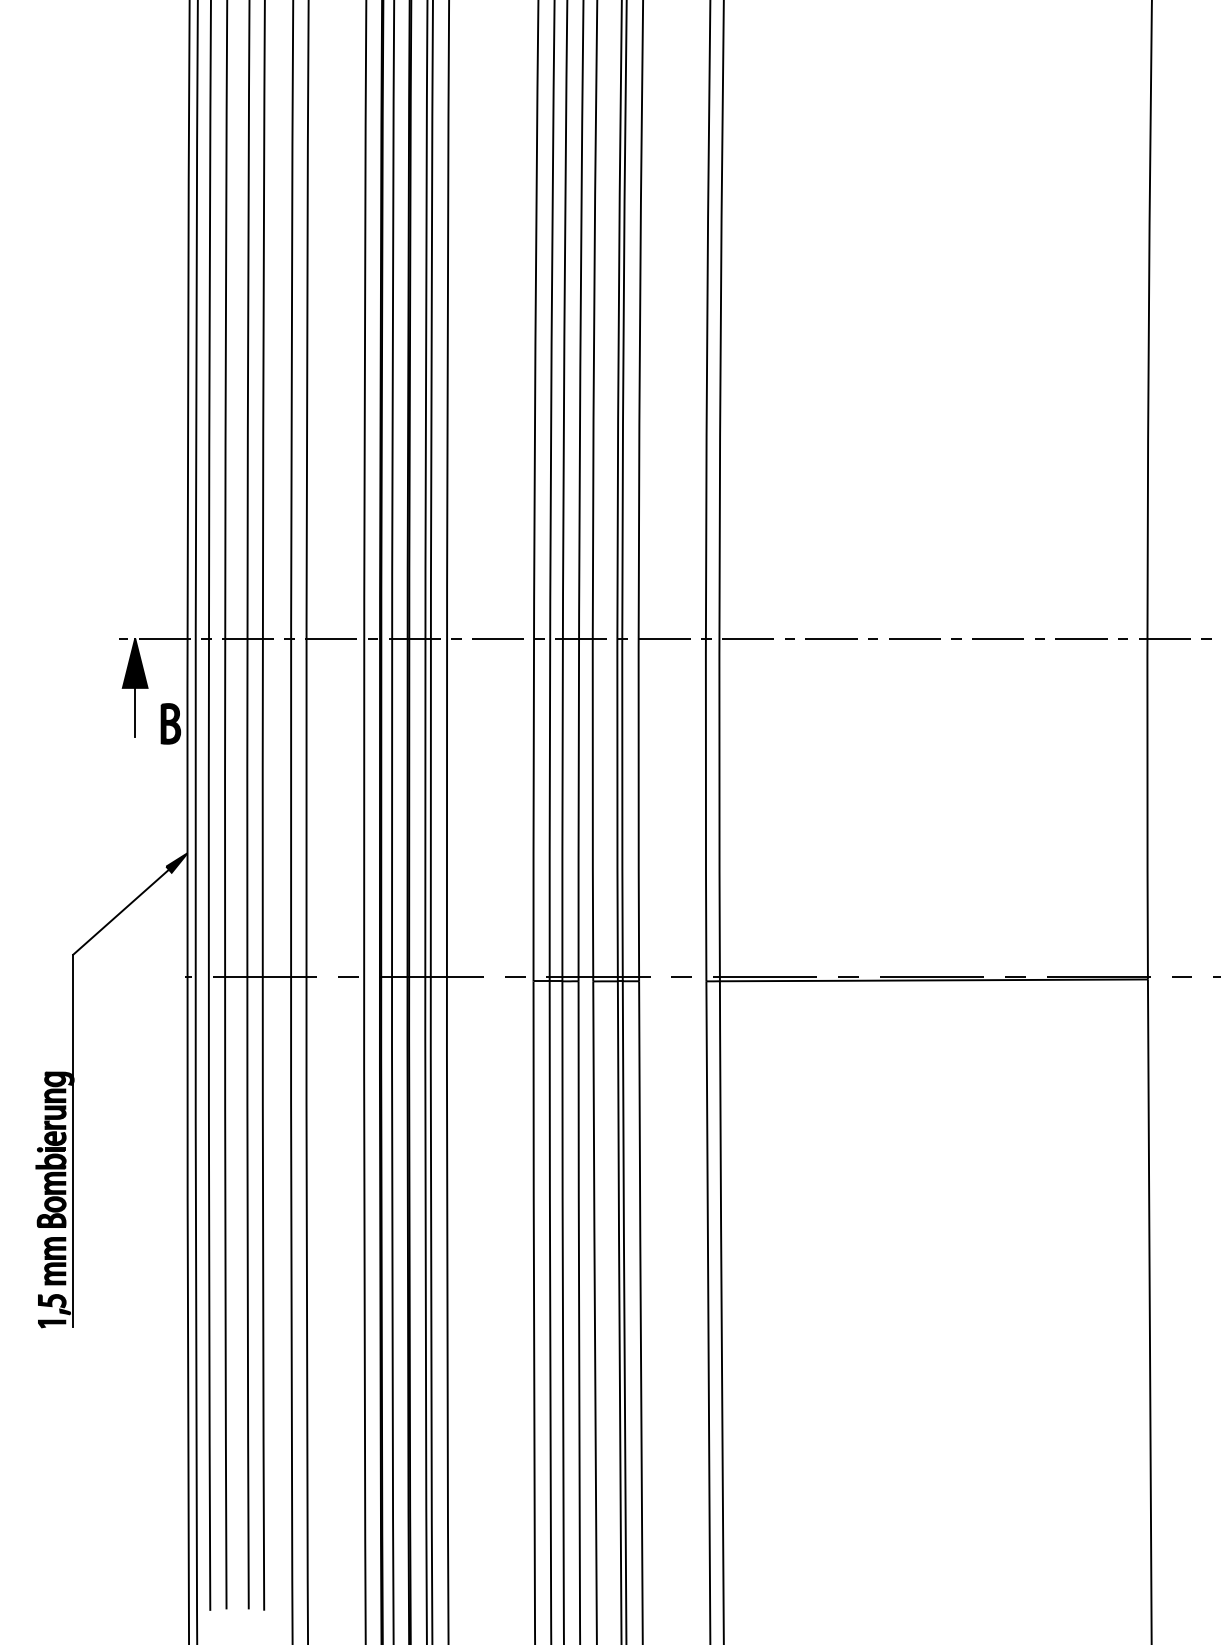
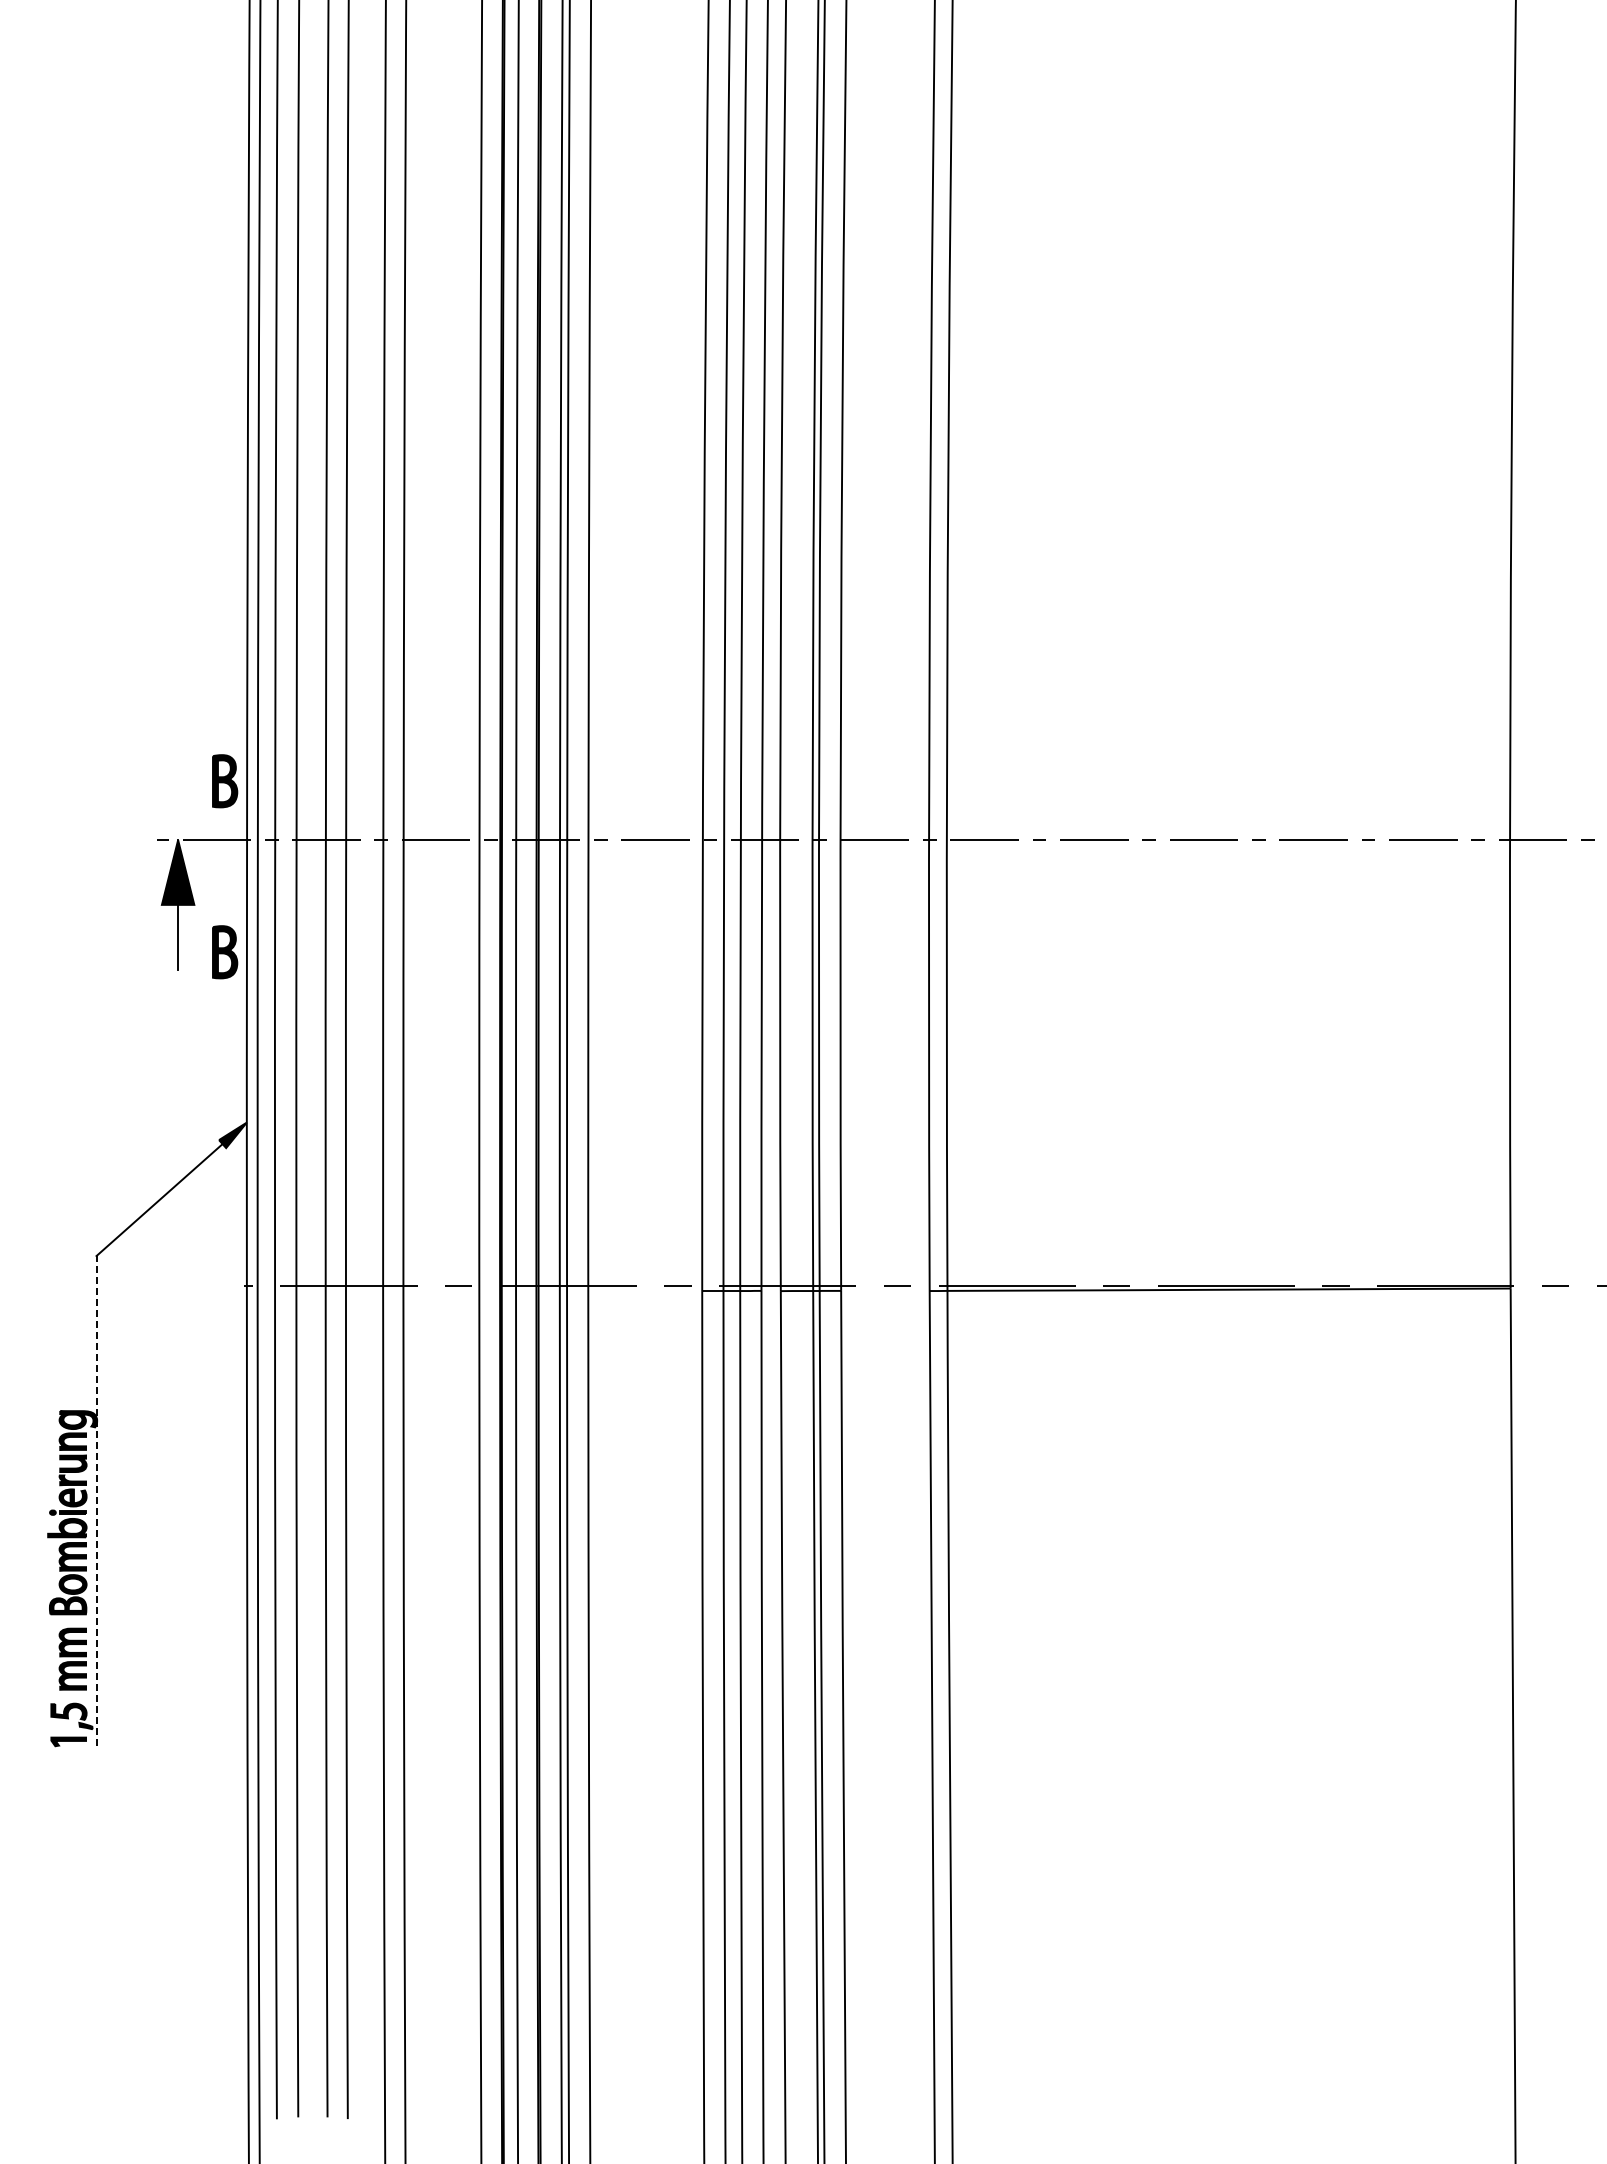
part: (171, 594) -> (225, 781), added
line: (73, 1140) -> (96, 1500), solid -> dashed

